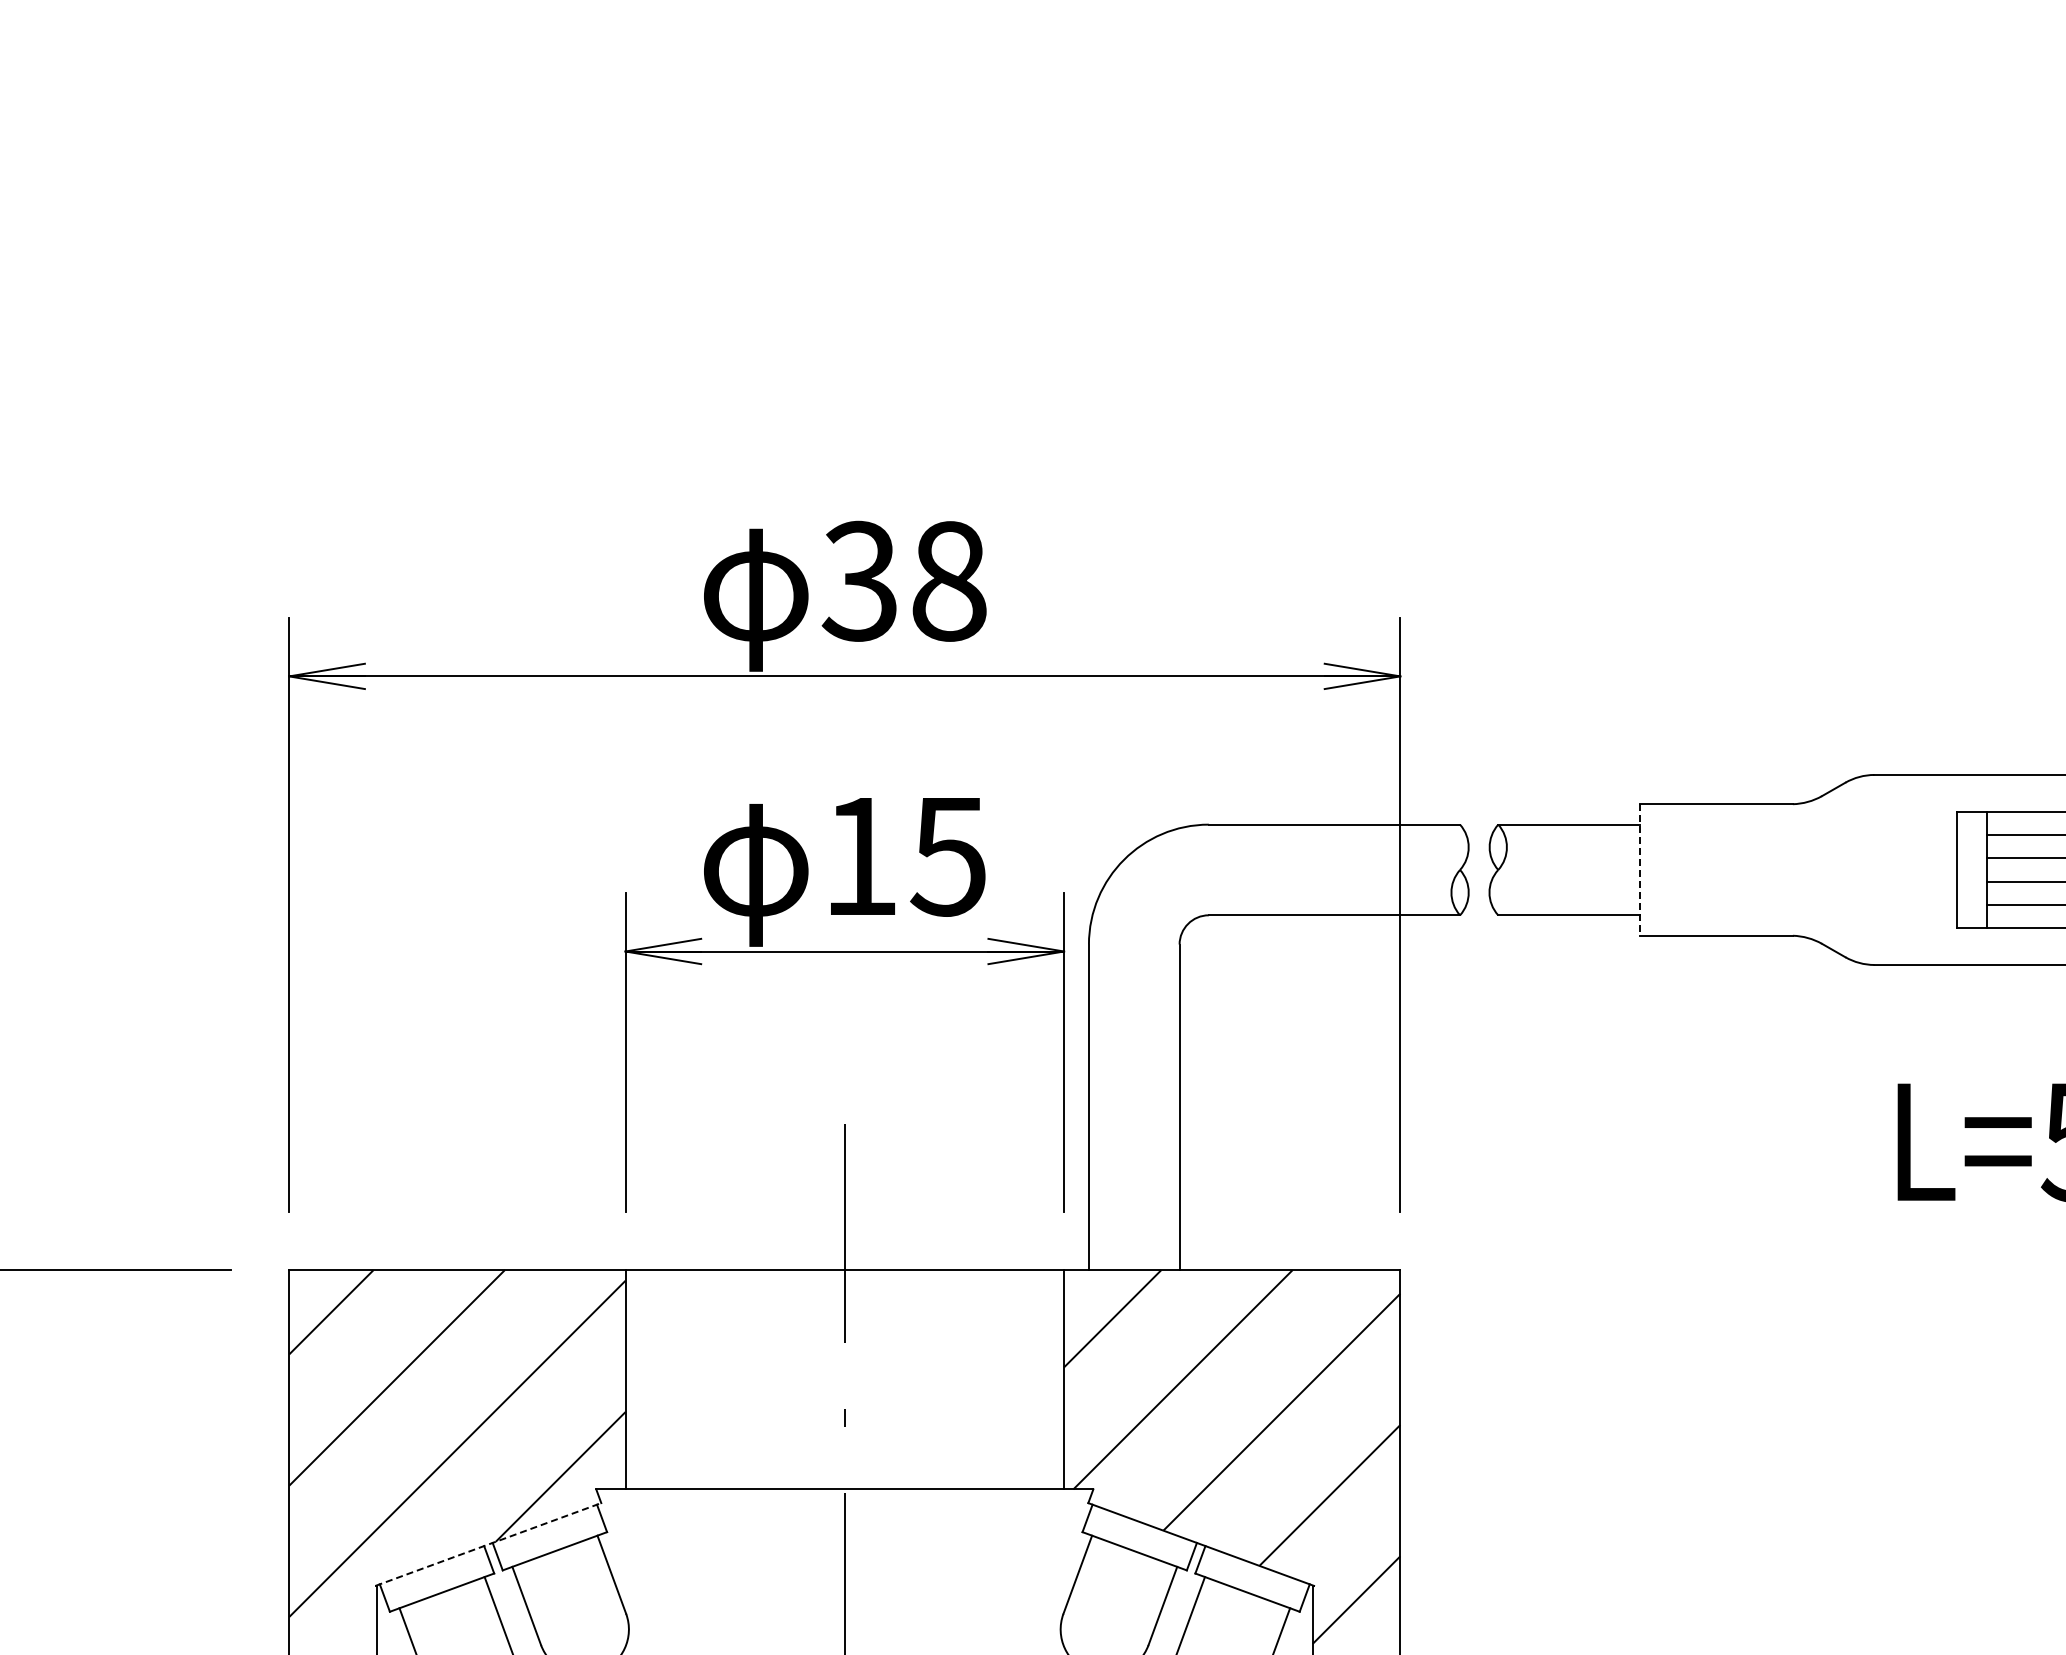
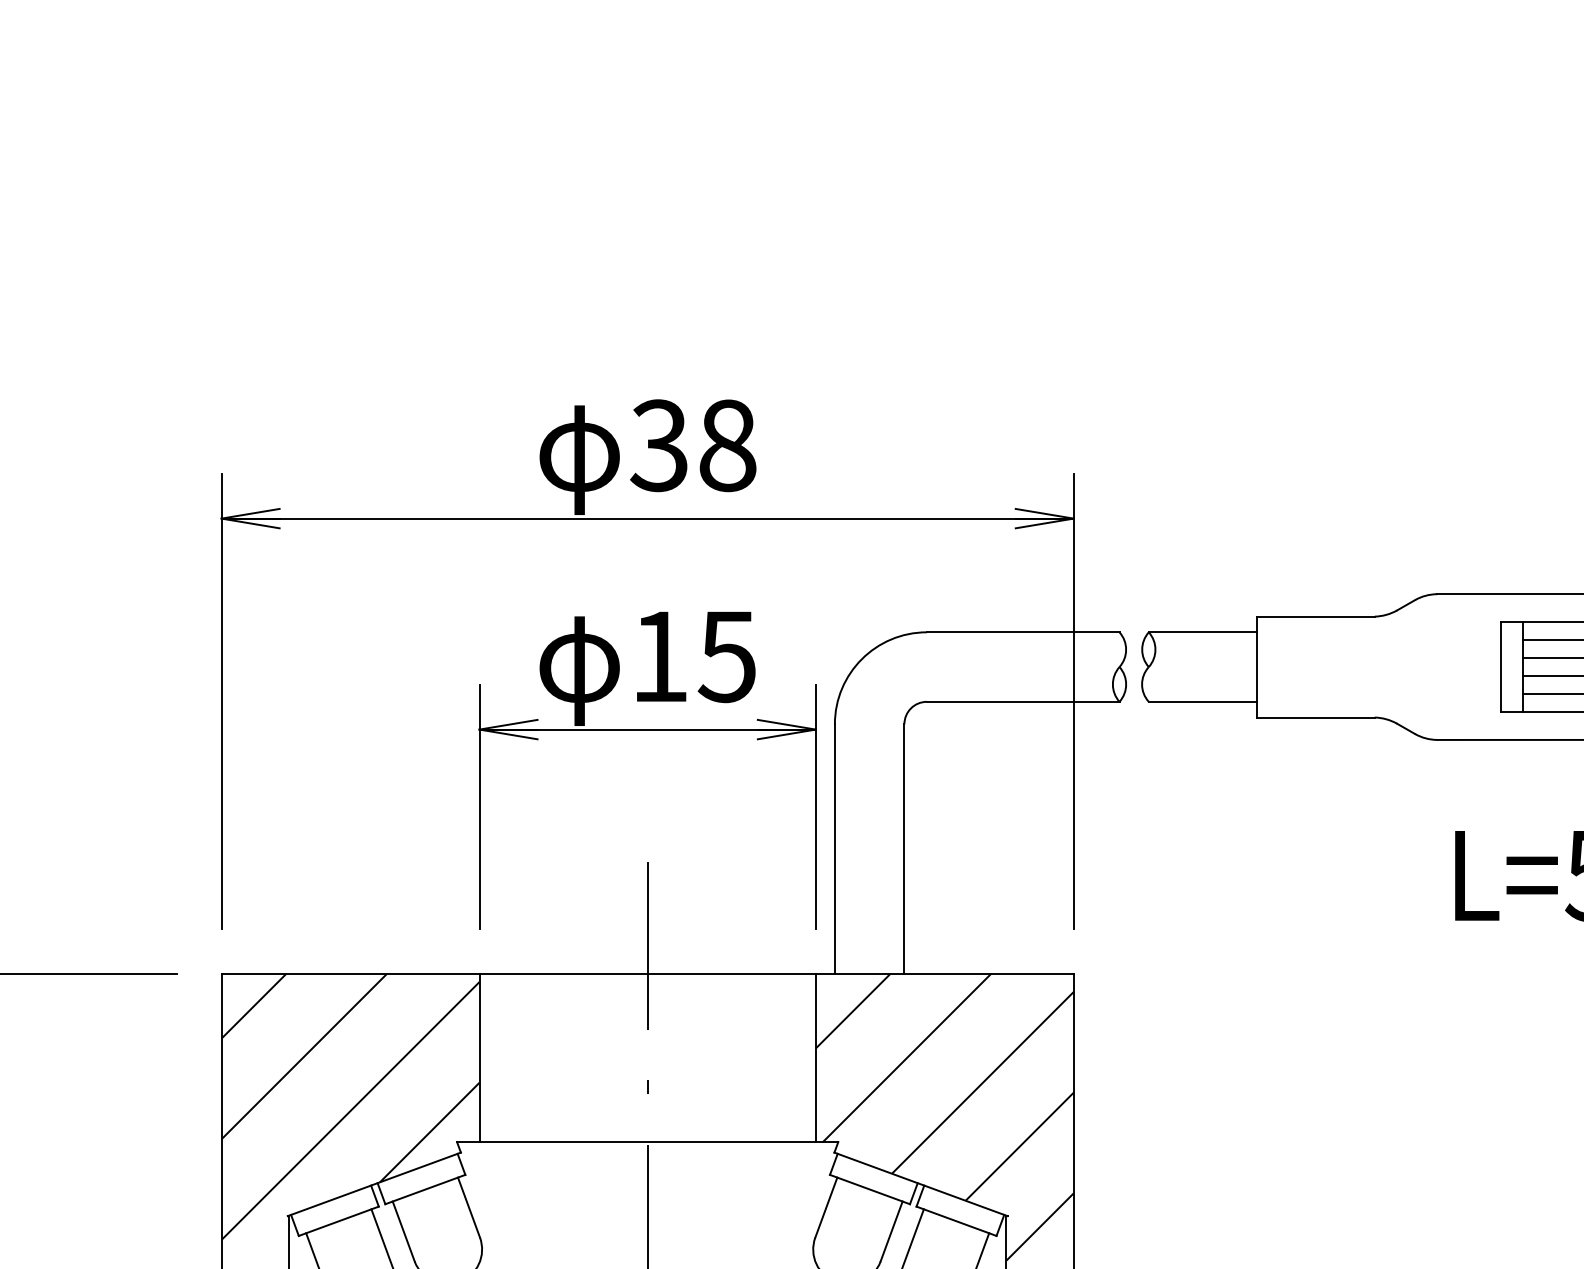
line: (1639, 869) -> (1257, 666), dashed -> solid
line: (488, 1544) -> (374, 1184), dashed -> solid

